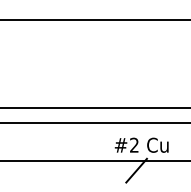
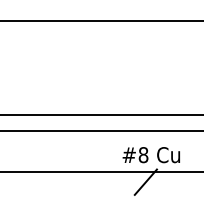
text: (134, 144) -> (143, 154), #2 -> #8

